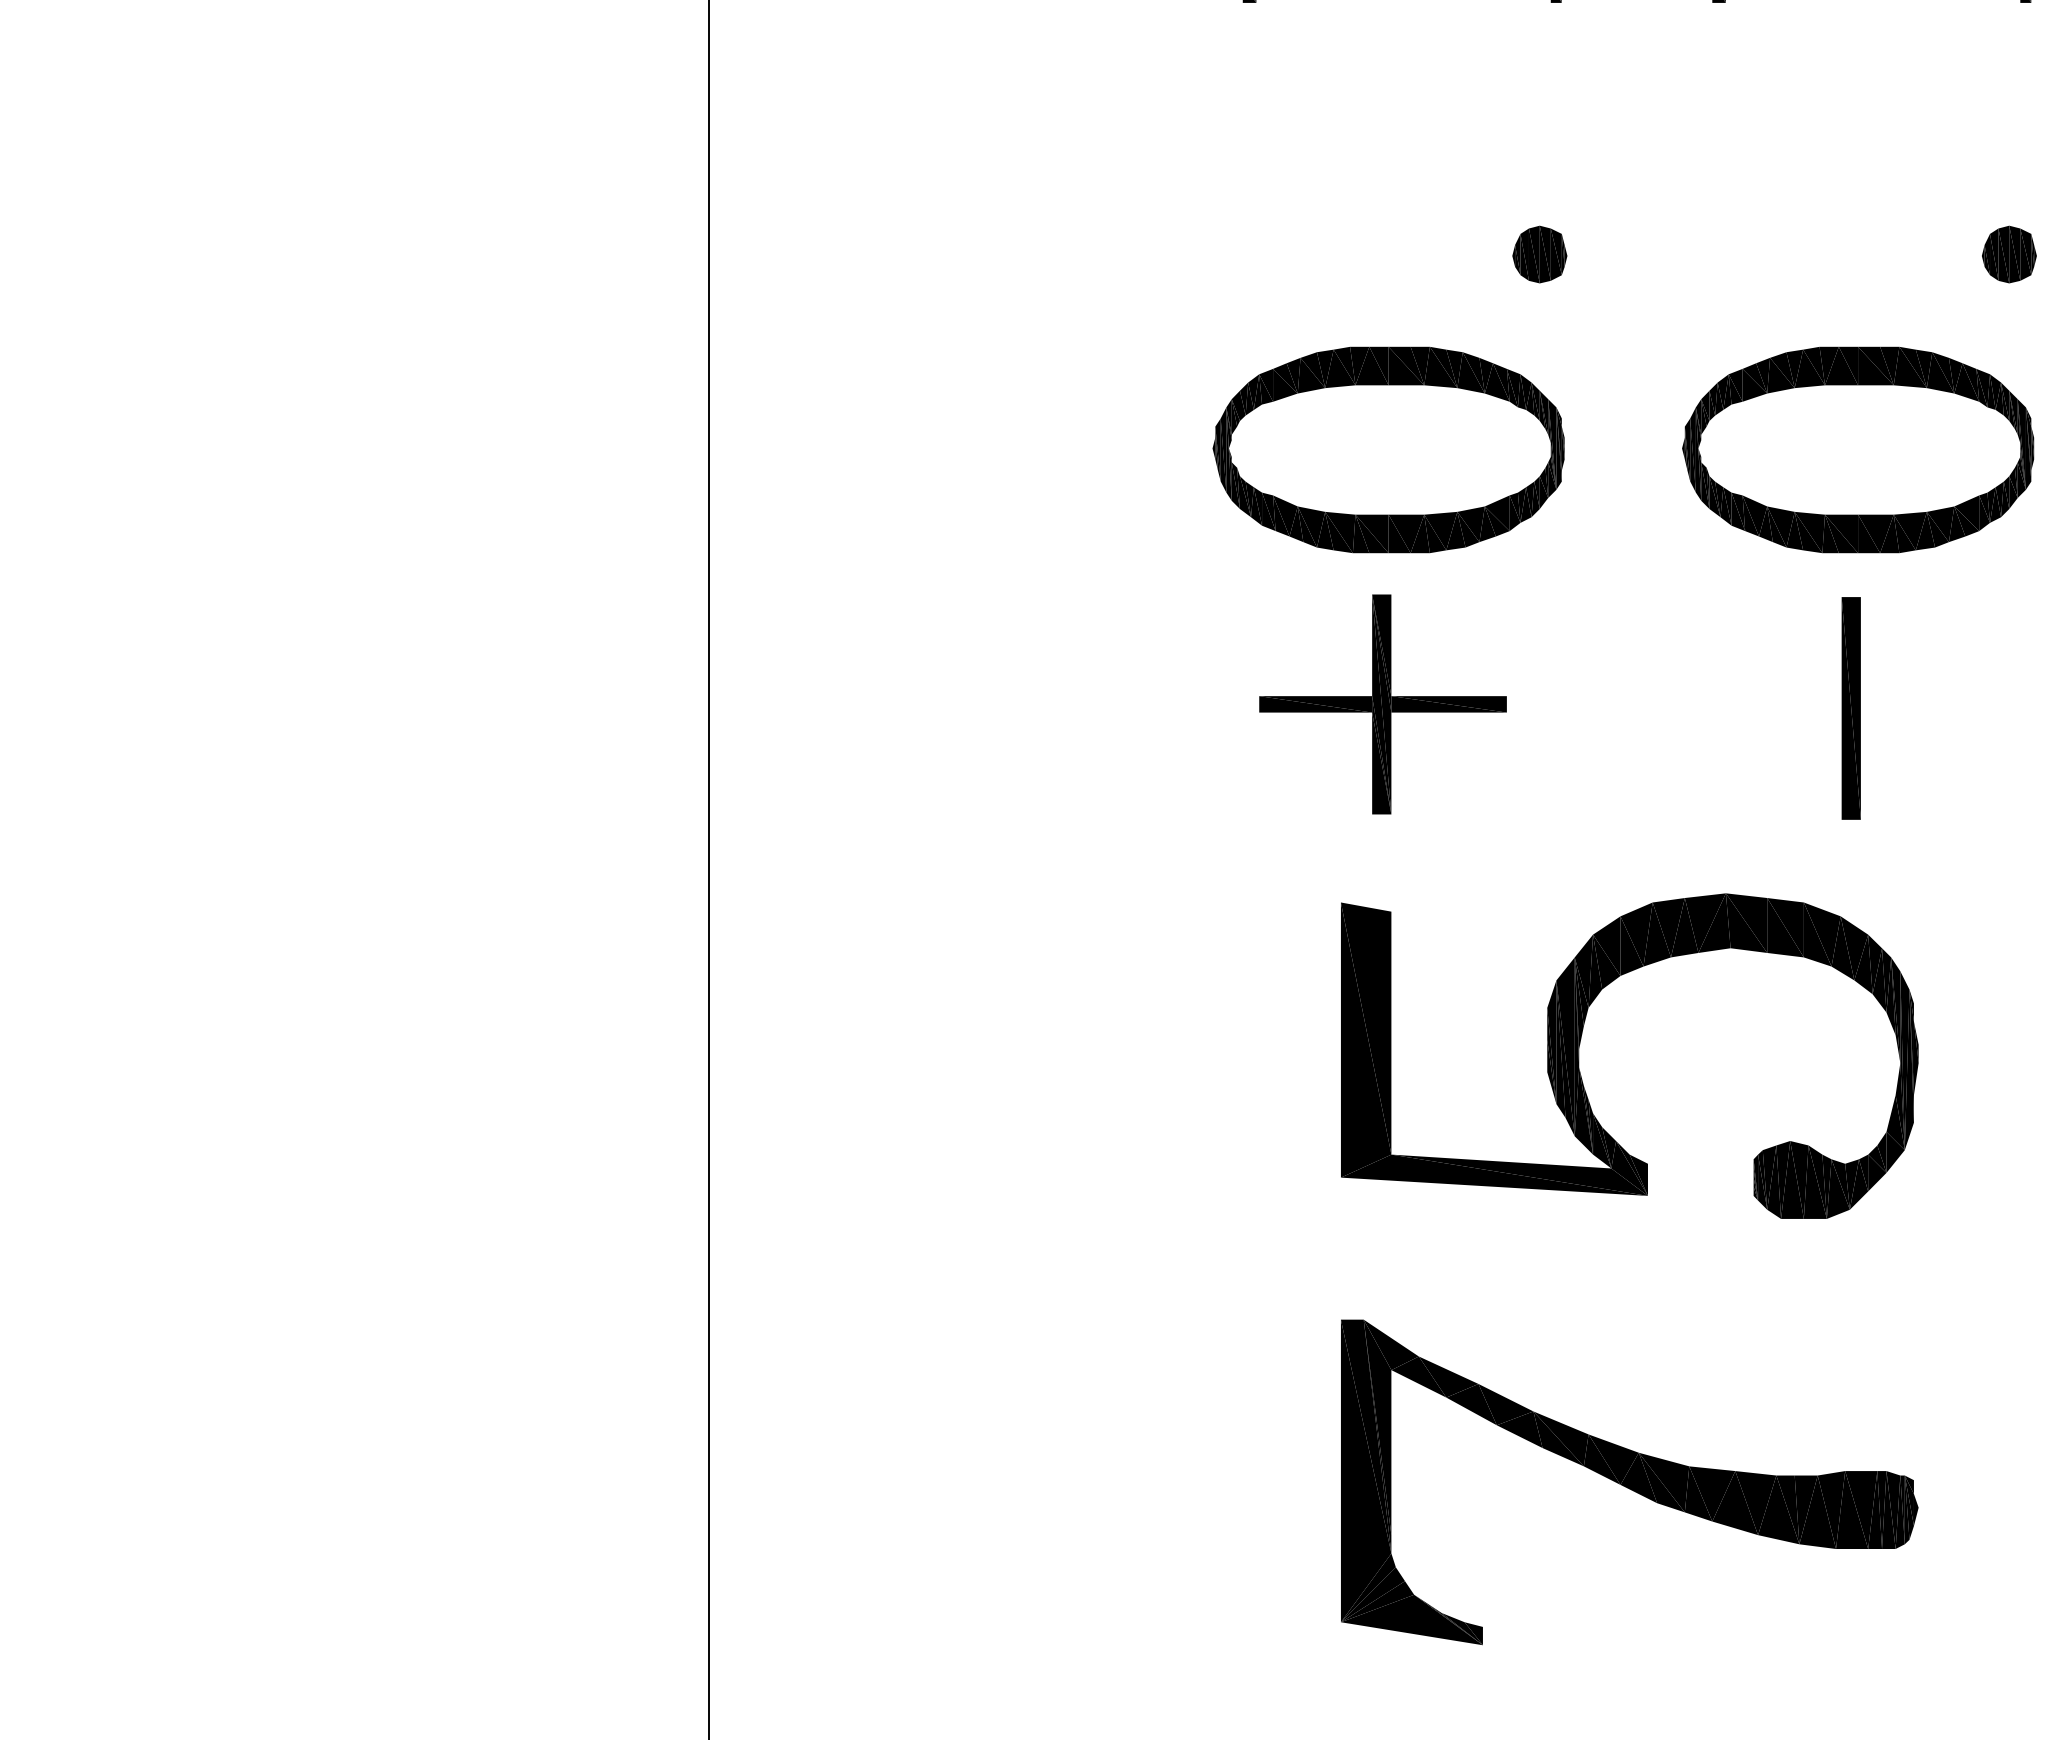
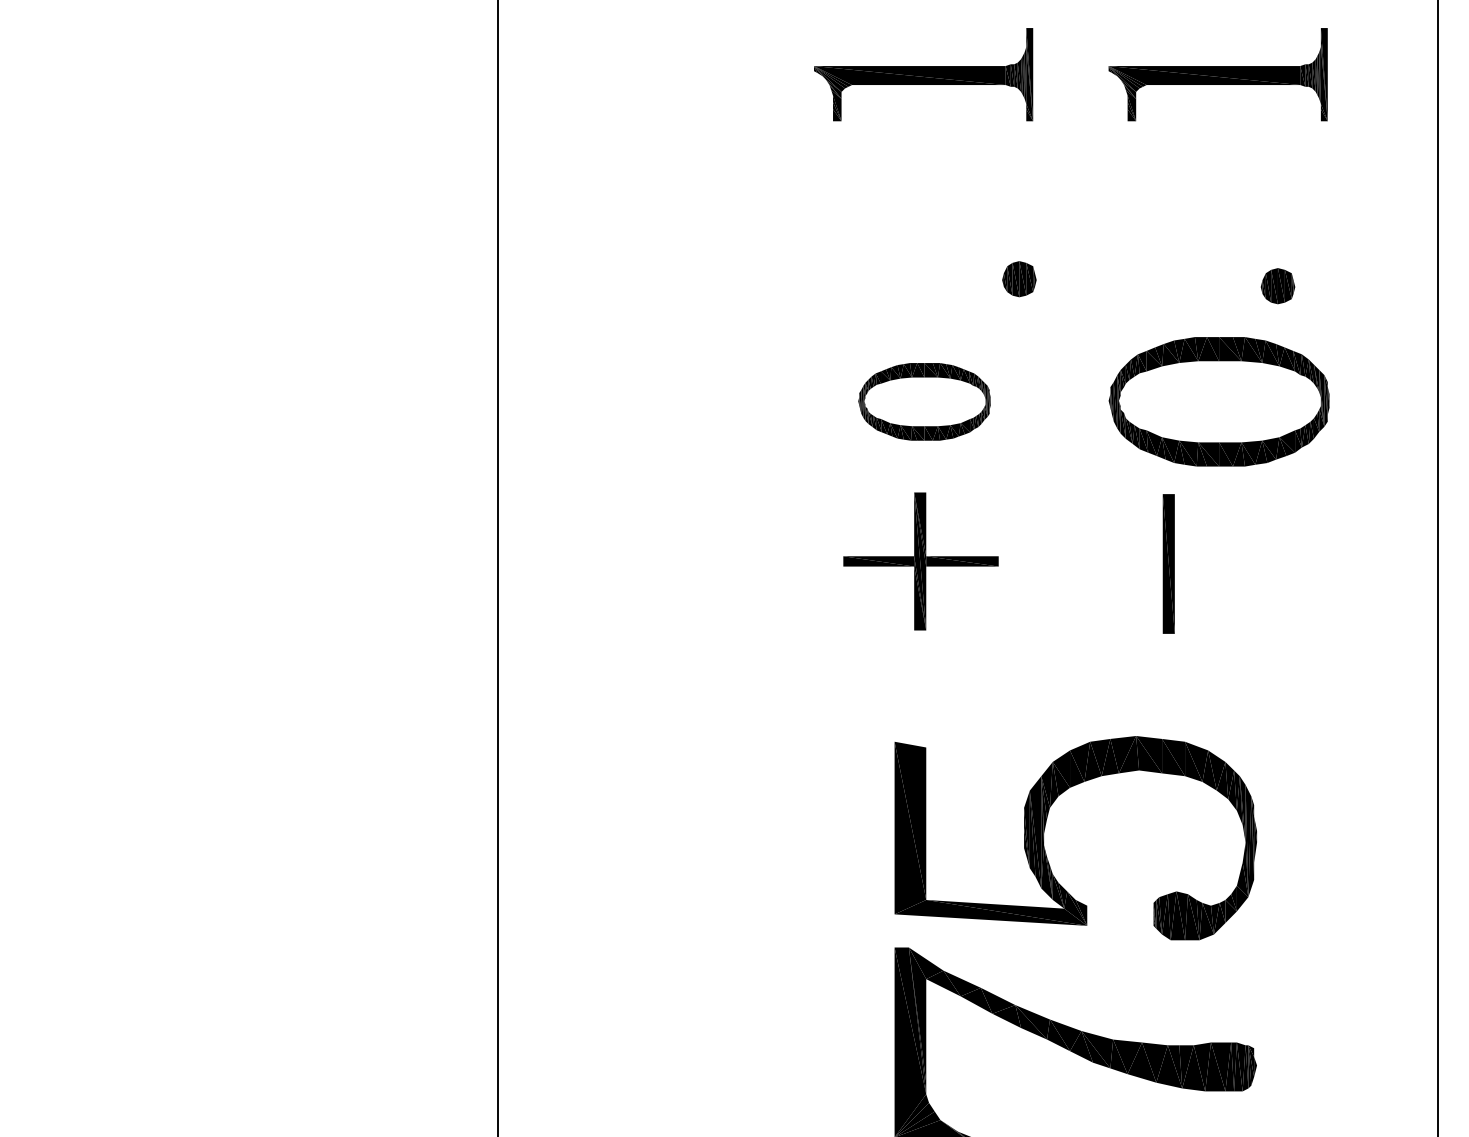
part: (2008, 255) -> (1277, 286), moved
part: (1388, 449) -> (924, 401), size x0.6
part: (1850, 707) -> (1168, 563), moved
part: (1579, 1048) -> (1044, 833), moved

